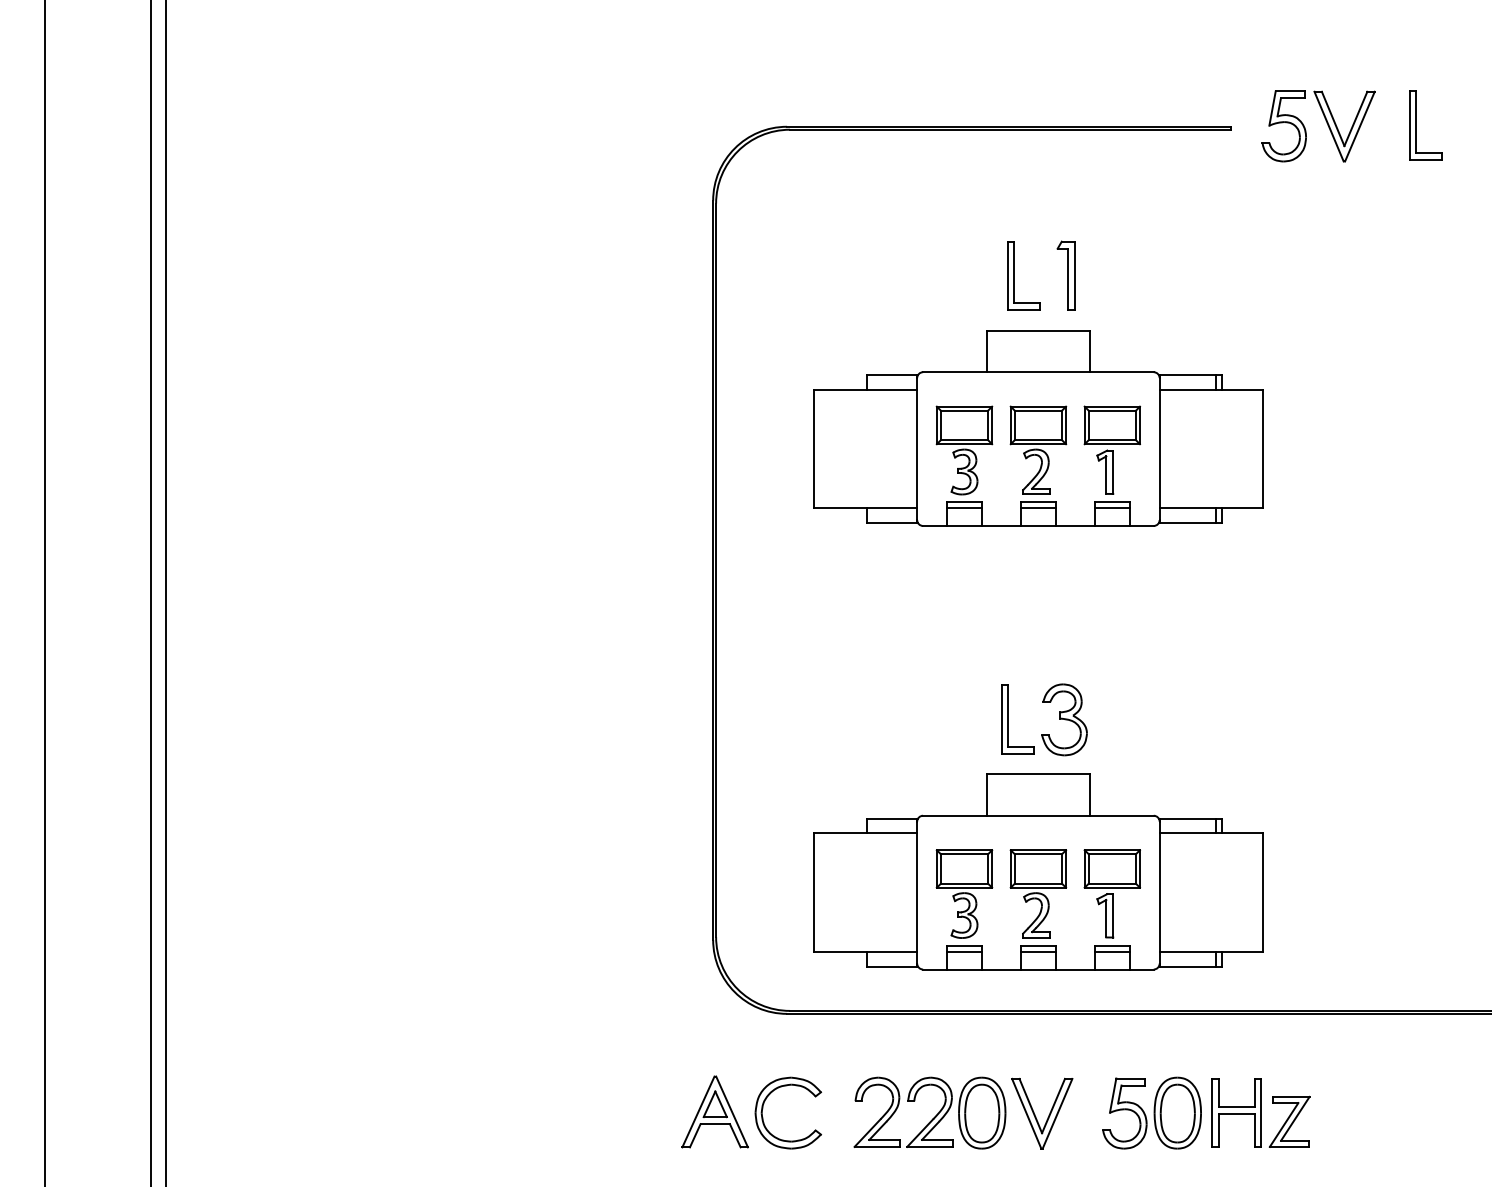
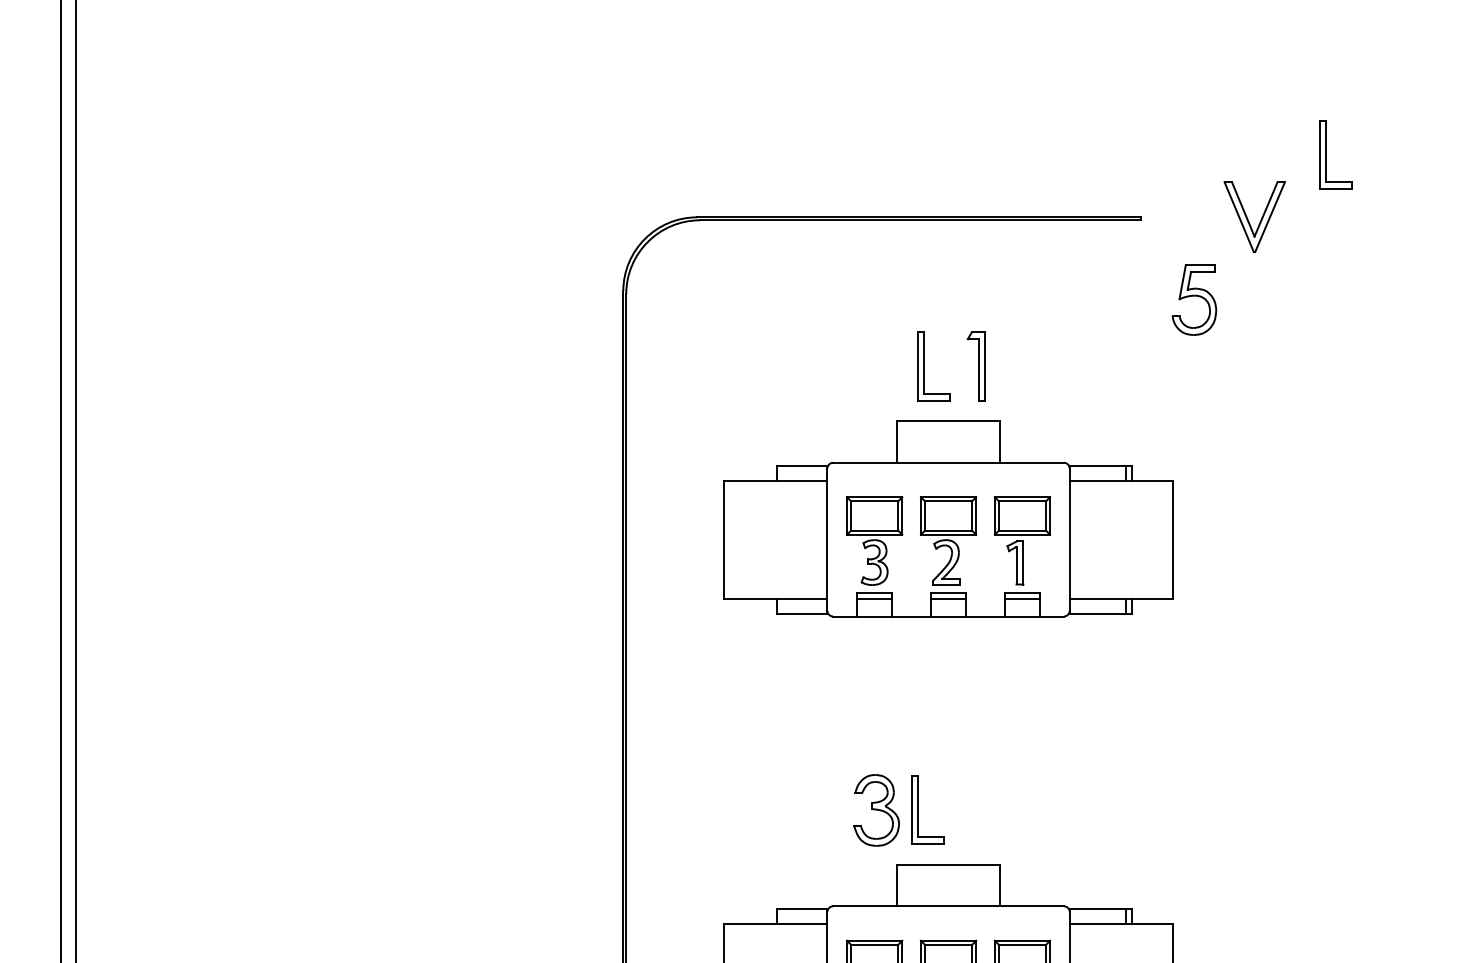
part: (1416, 125) -> (1326, 155), moved
part: (1283, 126) -> (1193, 300), moved
part: (1064, 719) -> (876, 810), moved

